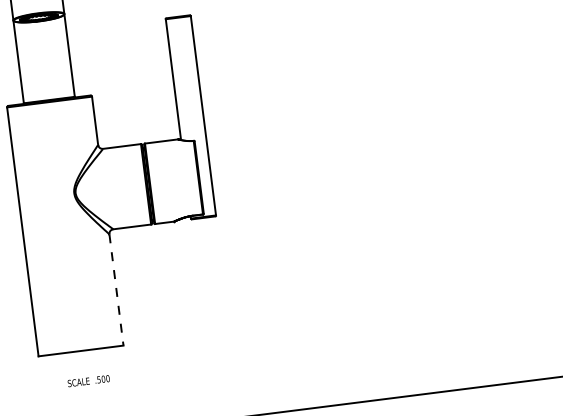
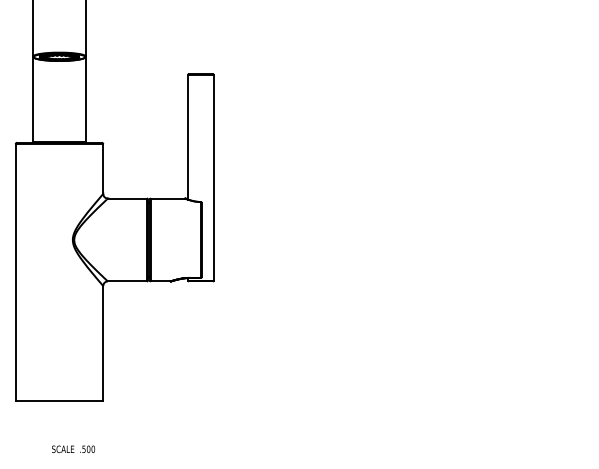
line: (116, 290) -> (103, 343), dashed -> solid
text: (88, 381) -> (73, 449), moved

